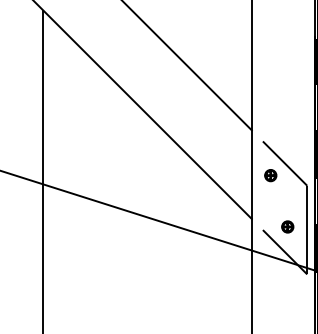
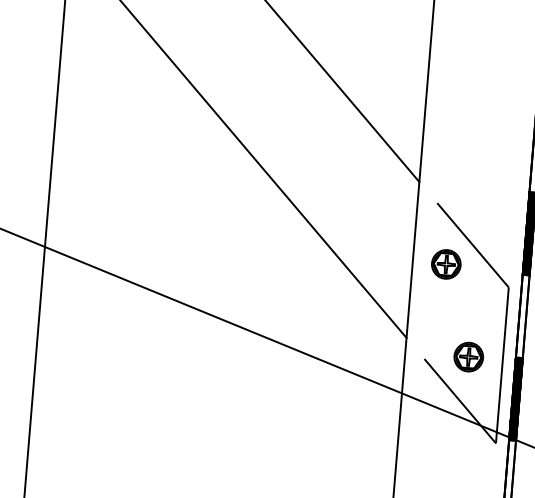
part: (270, 175) -> (445, 264), size x1.43
part: (287, 226) -> (468, 356), size x1.43

